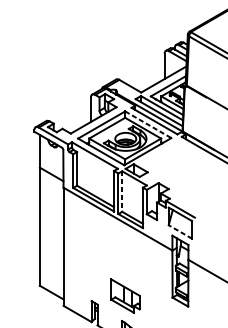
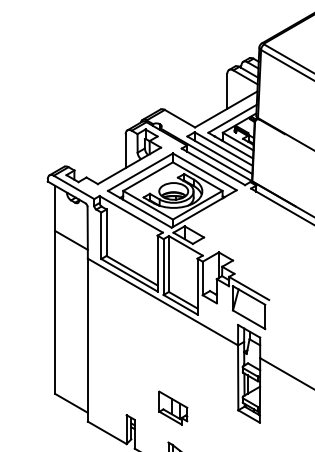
line: (148, 124) -> (204, 171), dashed -> solid
line: (121, 191) -> (168, 264), dashed -> solid
line: (180, 231) -> (249, 319), dashed -> solid
part: (125, 295) -> (173, 407), size x0.71

